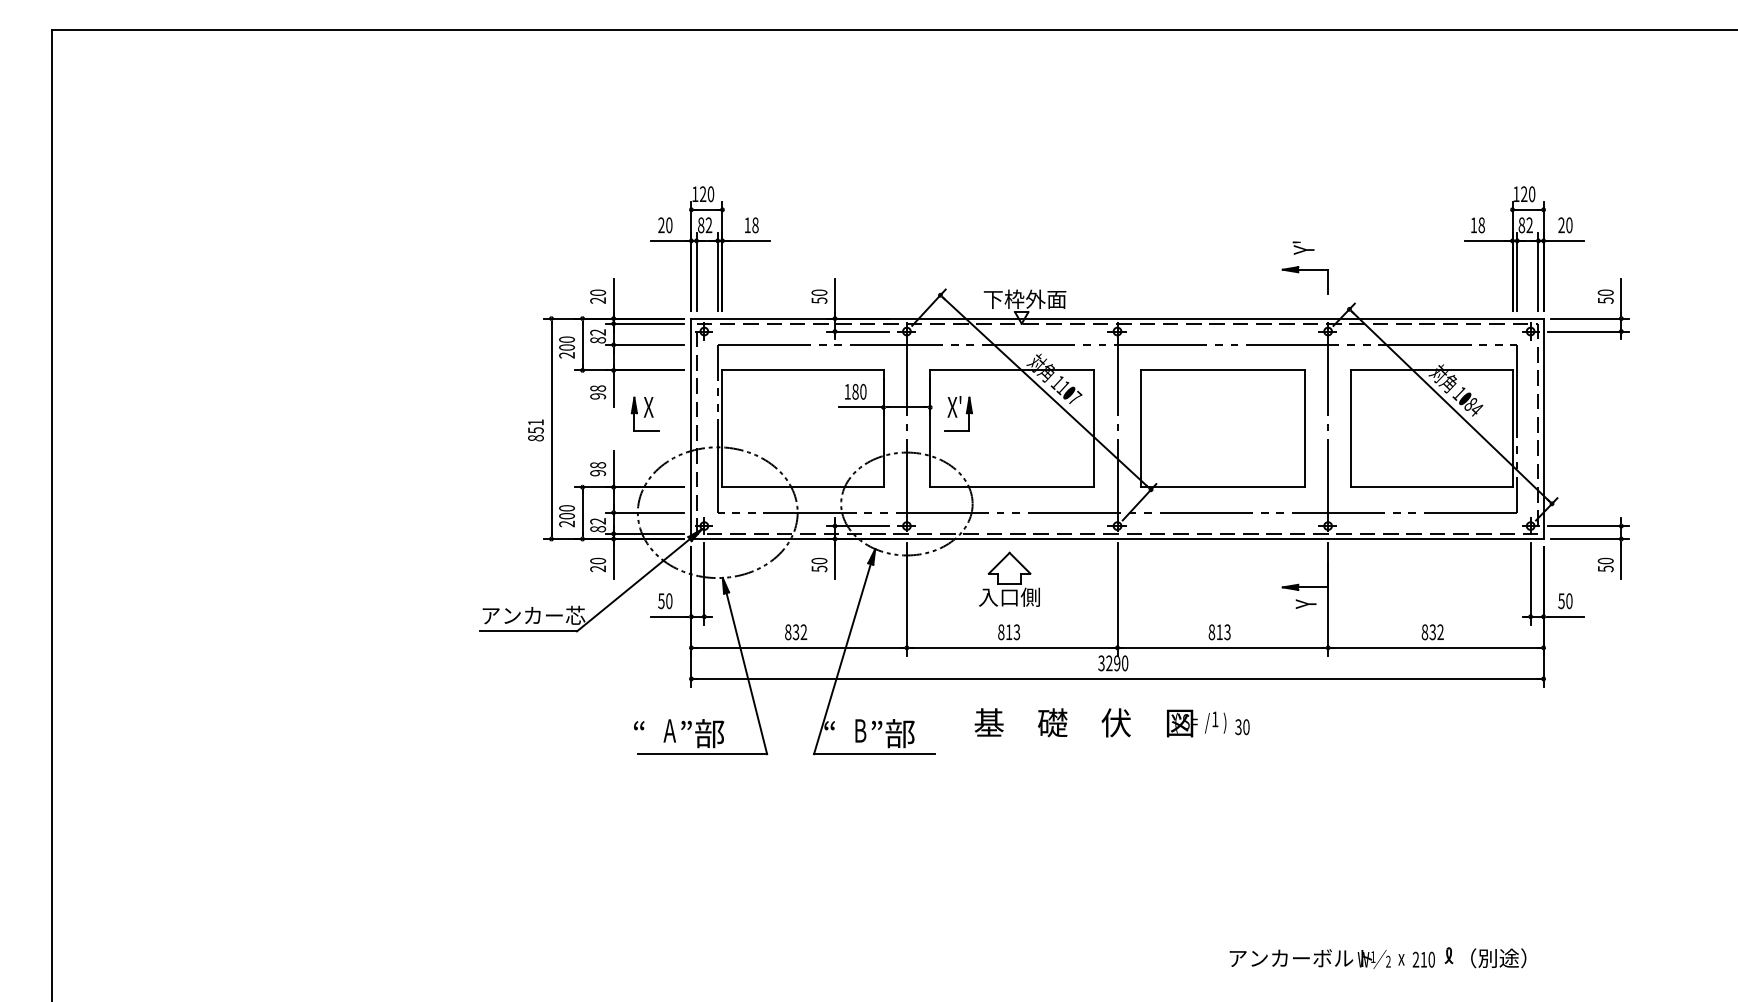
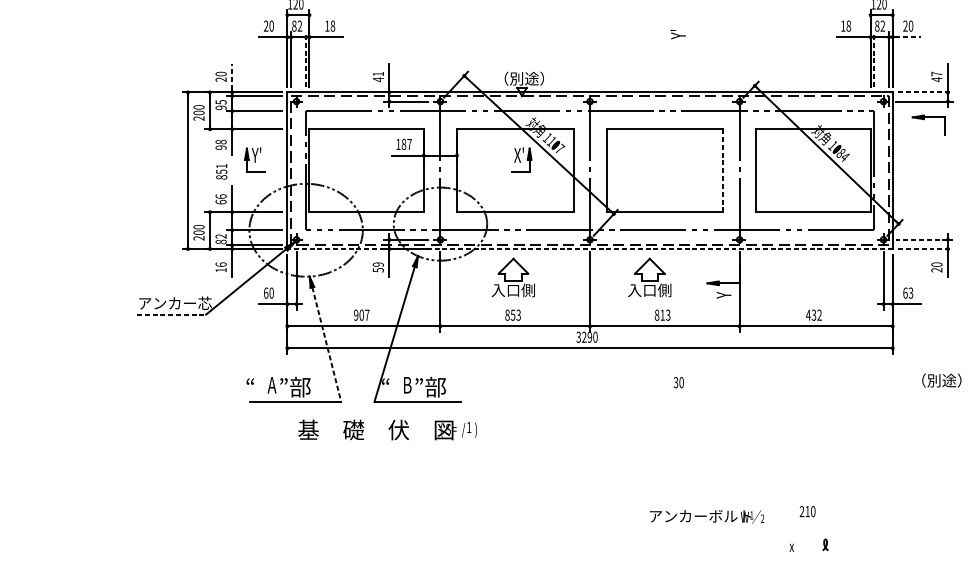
line: (1566, 240) -> (908, 36), solid -> dashed
text: (1303, 247) -> (678, 34), moved
line: (717, 271) -> (305, 58), solid -> dashed
line: (1517, 271) -> (874, 58), solid -> dashed
part: (1298, 273) -> (923, 120), moved
line: (613, 296) -> (232, 76), solid -> dashed
text: (819, 296) -> (378, 76), 50 -> 41
text: (1605, 296) -> (936, 76), 50 -> 47
text: (1024, 299) -> (524, 78), 下枠外面 -> （別途）
line: (1590, 318) -> (926, 92), solid -> dashed
text: (598, 336) -> (221, 105), 82 -> 95
text: (863, 391) -> (409, 144), 180 -> 187
text: (647, 406) -> (256, 154), X -> Y'
part: (958, 413) -> (521, 159), moved
line: (1304, 429) -> (722, 171), solid -> dashed
text: (535, 430) -> (221, 171), moved
text: (598, 469) -> (221, 199), 98 -> 66
line: (1588, 526) -> (924, 240), solid -> dashed
line: (1117, 539) -> (590, 249), solid -> dashed
line: (1590, 539) -> (926, 249), solid -> dashed
text: (819, 561) -> (378, 264), 50 -> 59
text: (597, 564) -> (220, 267), 20 -> 16
text: (1605, 568) -> (936, 269), 50 -> 20
part: (1201, 578) -> (649, 277), added
text: (661, 601) -> (266, 293), 50 -> 60
text: (1565, 601) -> (908, 293), 50 -> 63
line: (528, 631) -> (171, 314), solid -> dashed
text: (796, 632) -> (362, 315), 832 -> 907
text: (1008, 632) -> (512, 315), 813 -> 853
text: (1424, 632) -> (808, 315), 832 -> 432
line: (746, 674) -> (326, 345), solid -> dashed
text: (1100, 722) -> (387, 429), moved
text: (1309, 958) -> (706, 516), moved
text: (1498, 958) -> (941, 380), moved
text: (1423, 959) -> (807, 511), moved

